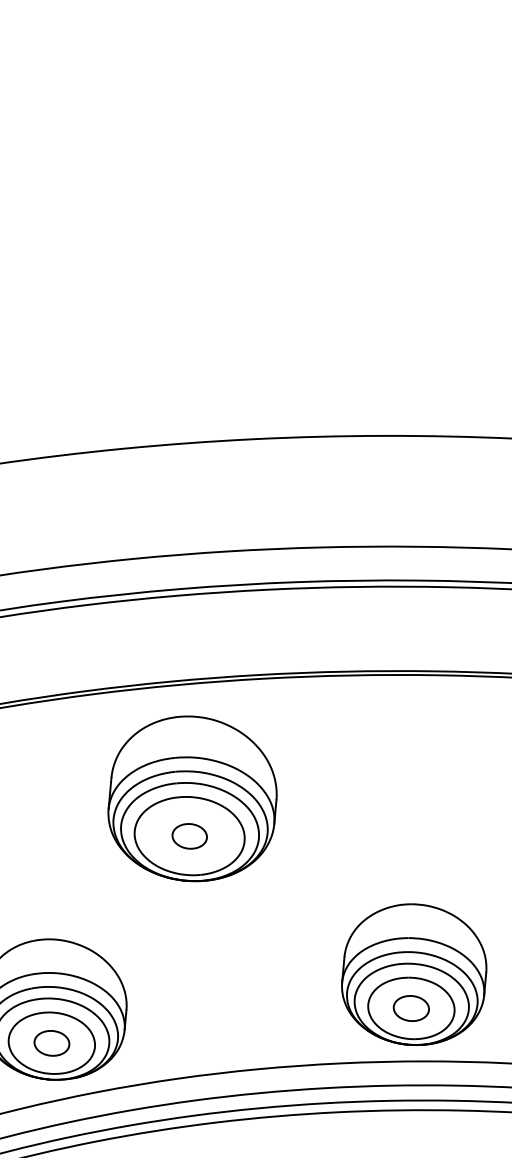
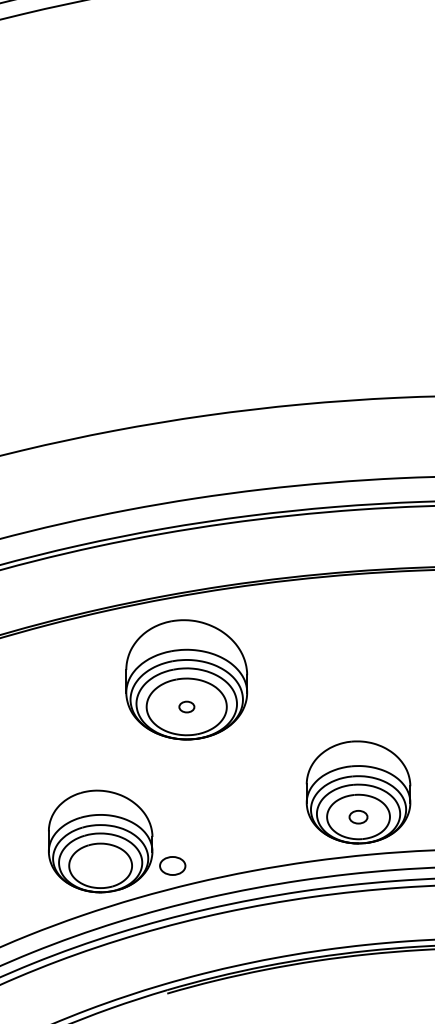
part: (189, 835) -> (186, 706), size x0.6
part: (411, 1009) -> (358, 817), size x0.7
part: (51, 1042) -> (172, 865), moved

